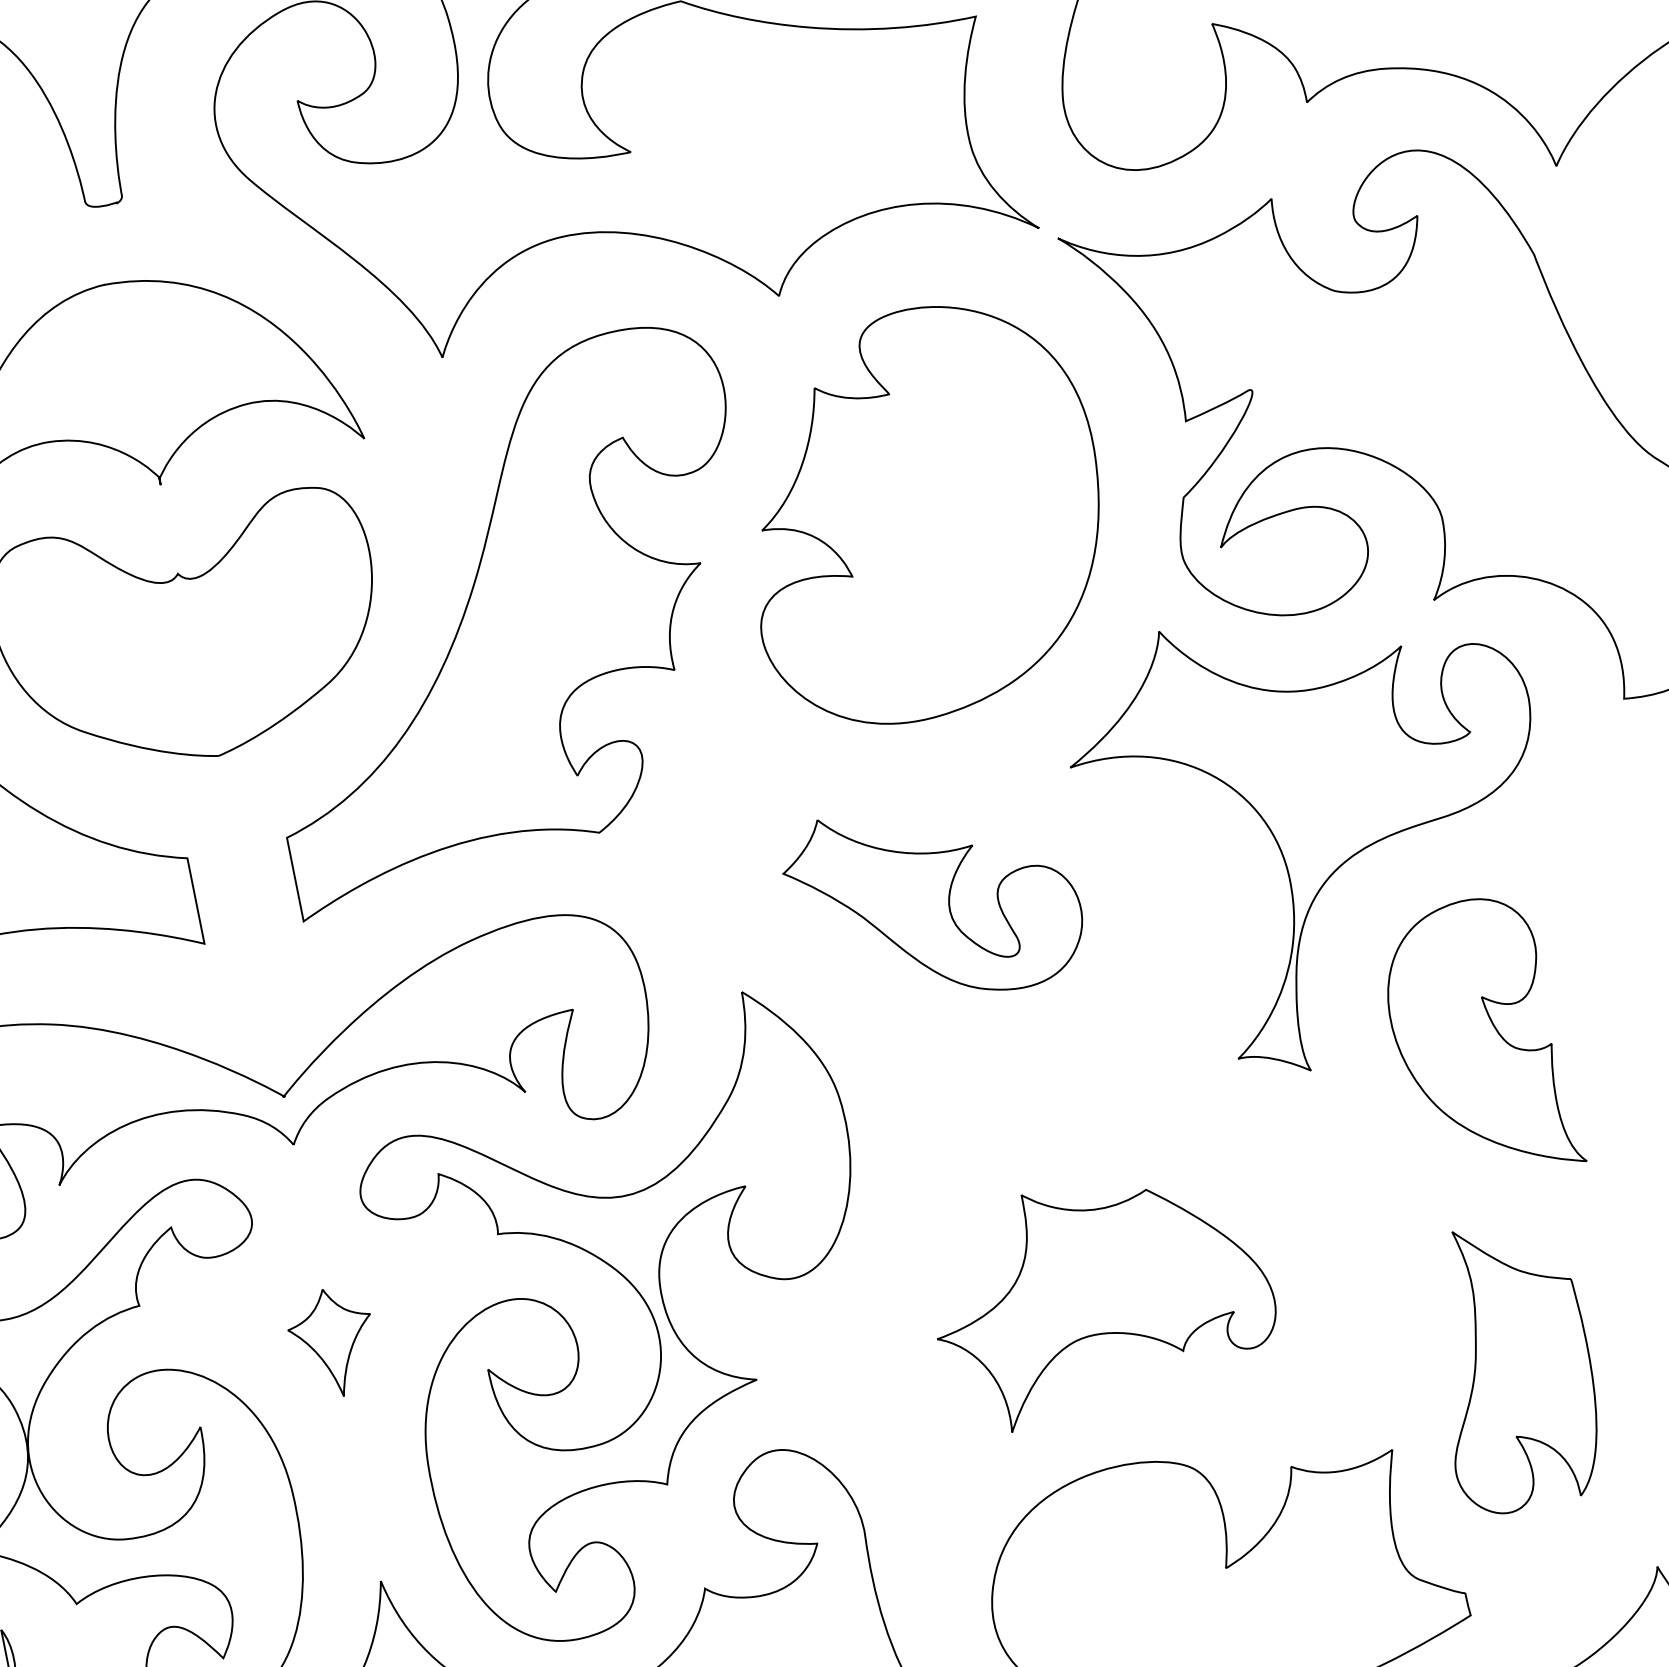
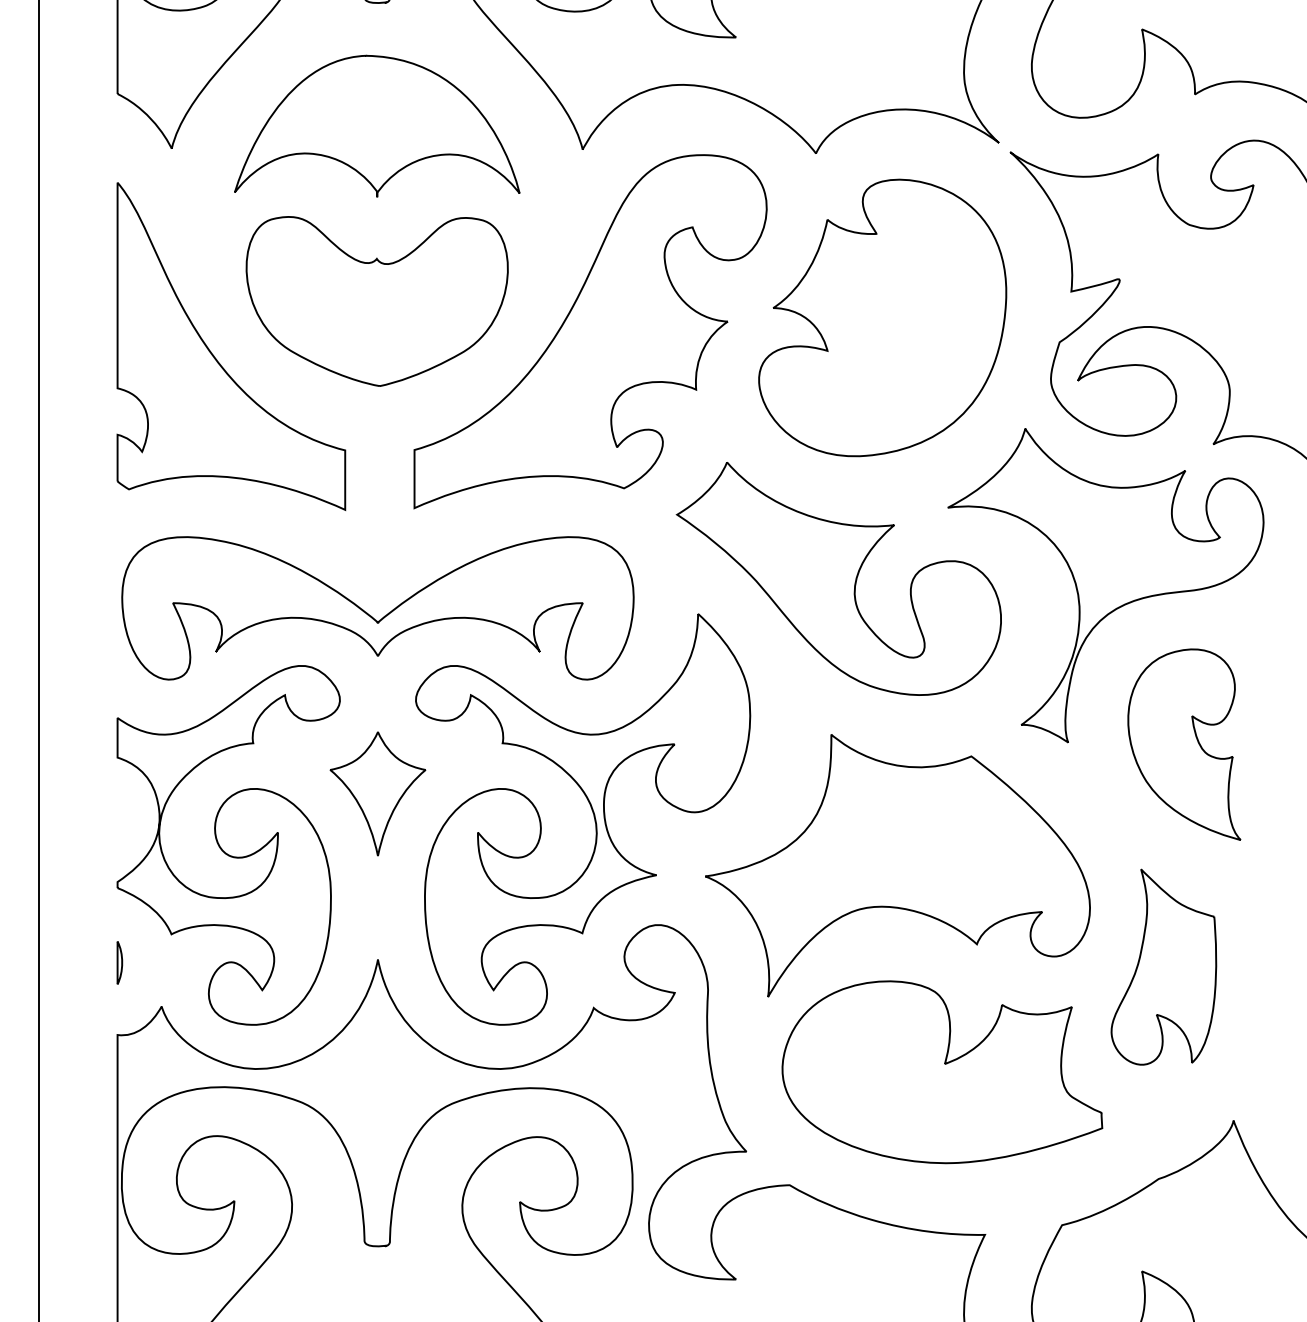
part: (933, 900) -> (838, 578), size x1.67
part: (1100, 1296) -> (897, 865), size x1.67
part: (332, 1342) -> (377, 793), size x1.67

